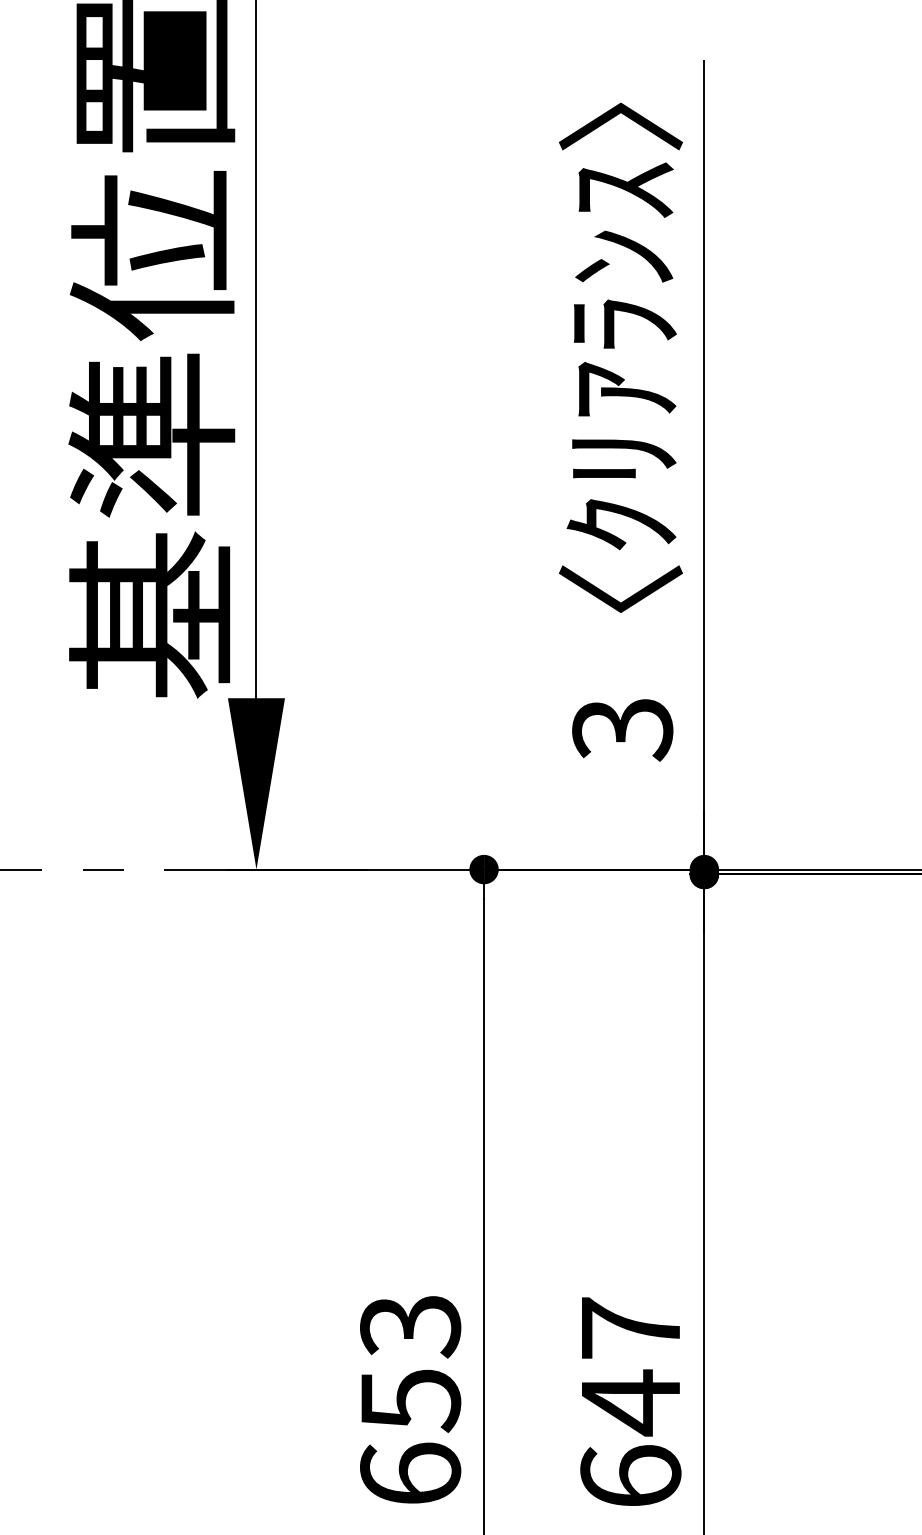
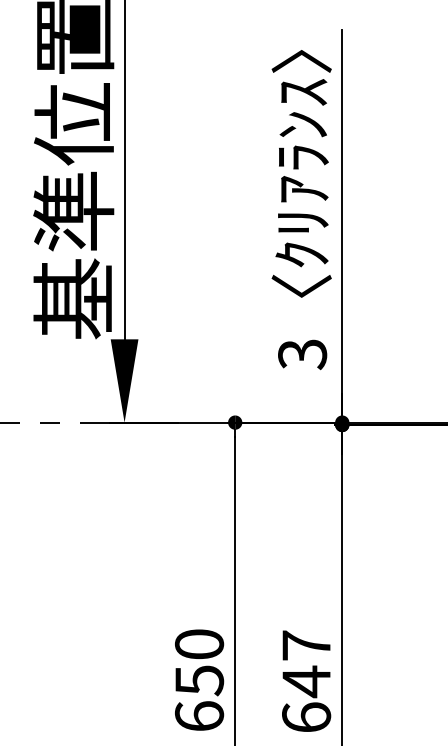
text: (410, 1326) -> (199, 644), 653 -> 650

